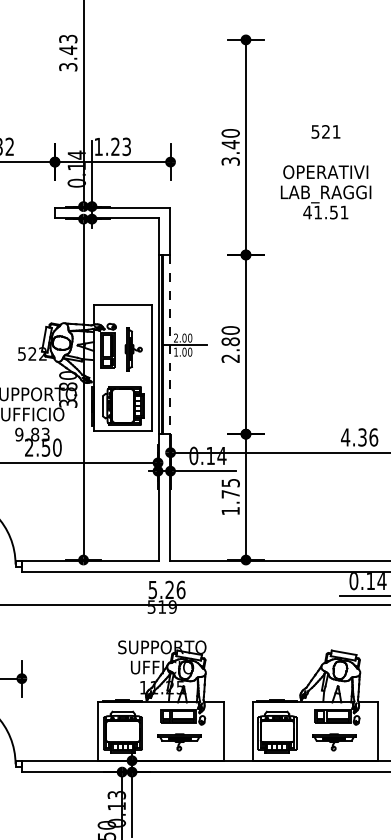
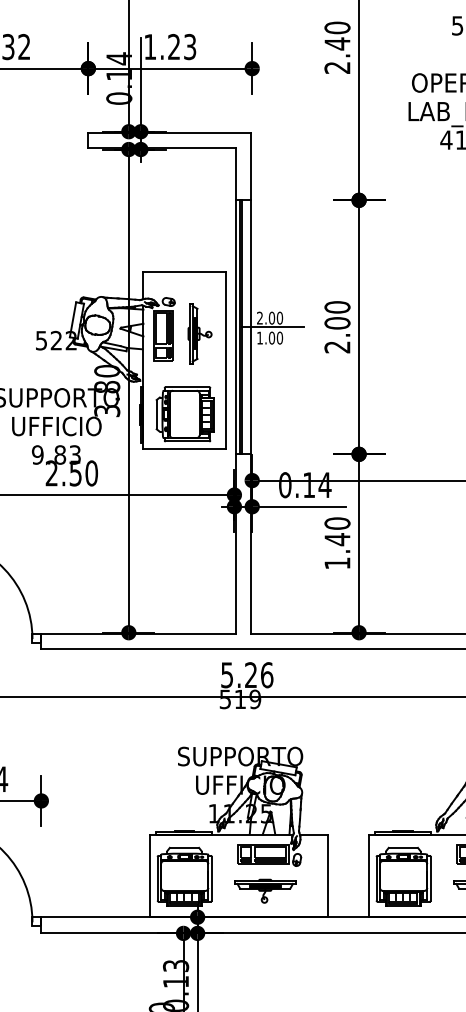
text: (230, 161) -> (337, 67), 3.40 -> 2.40
text: (230, 341) -> (337, 322), 2.80 -> 2.00
line: (169, 344) -> (250, 327), dashed -> solid
text: (230, 488) -> (337, 531), 1.75 -> 1.40

